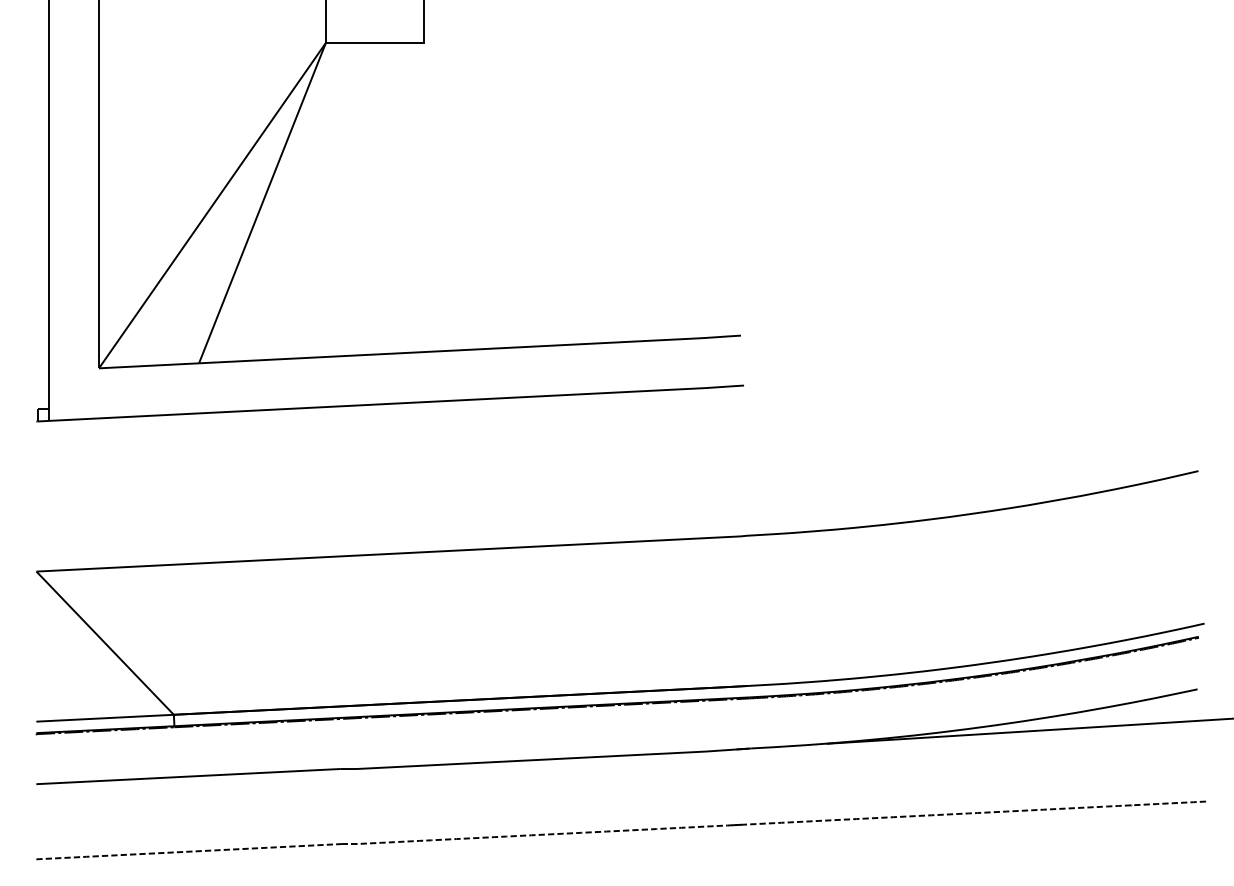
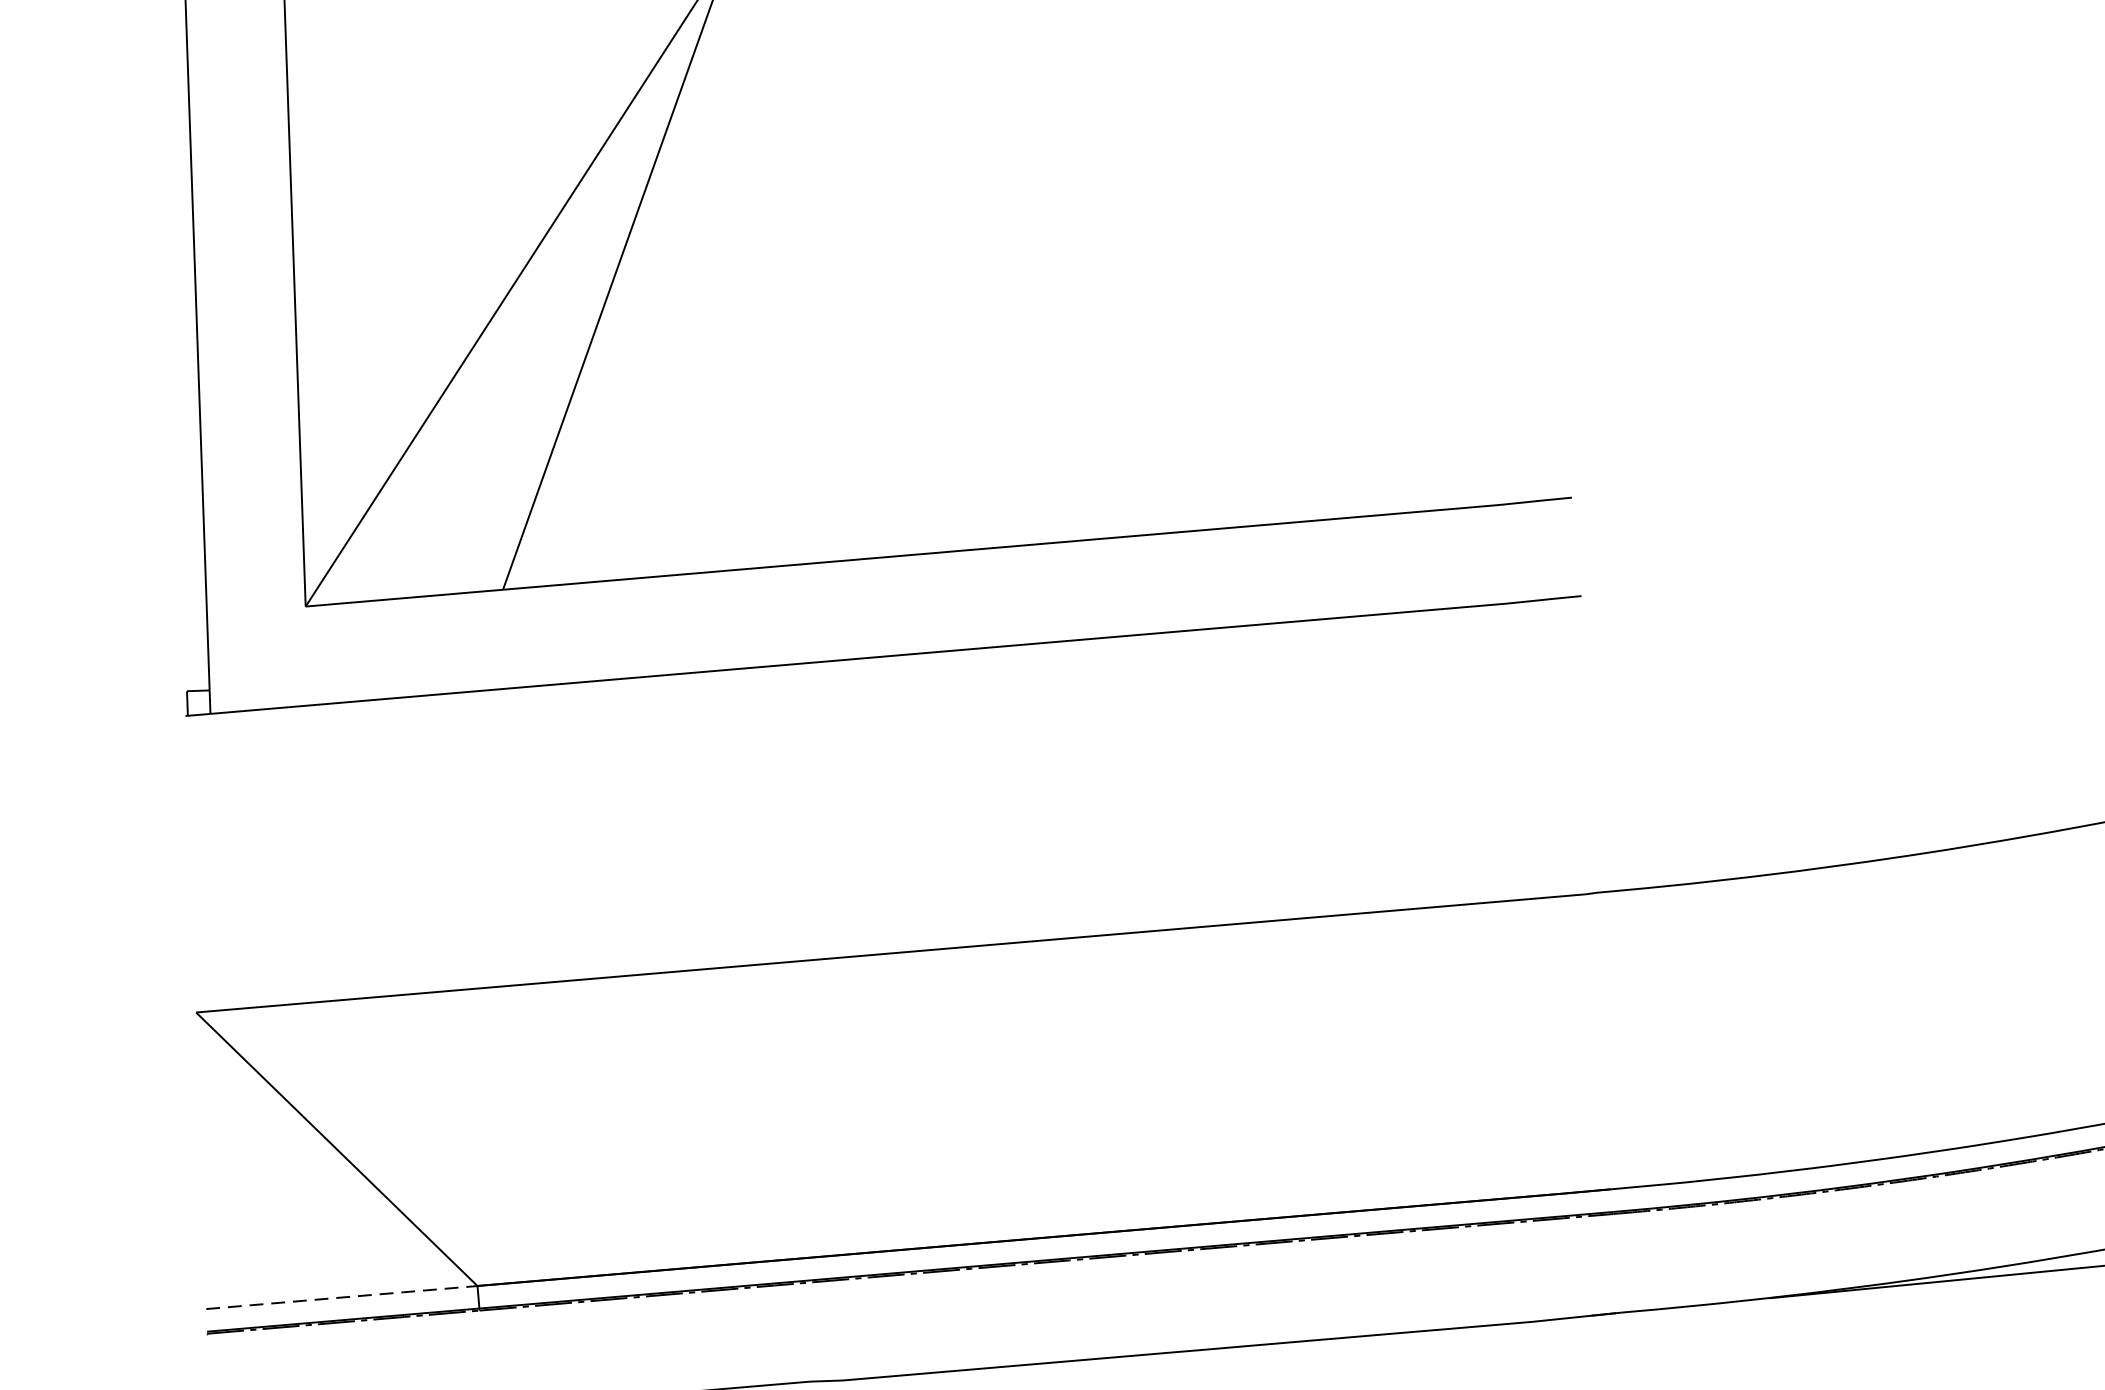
line: (105, 718) -> (342, 1298), solid -> dashed

